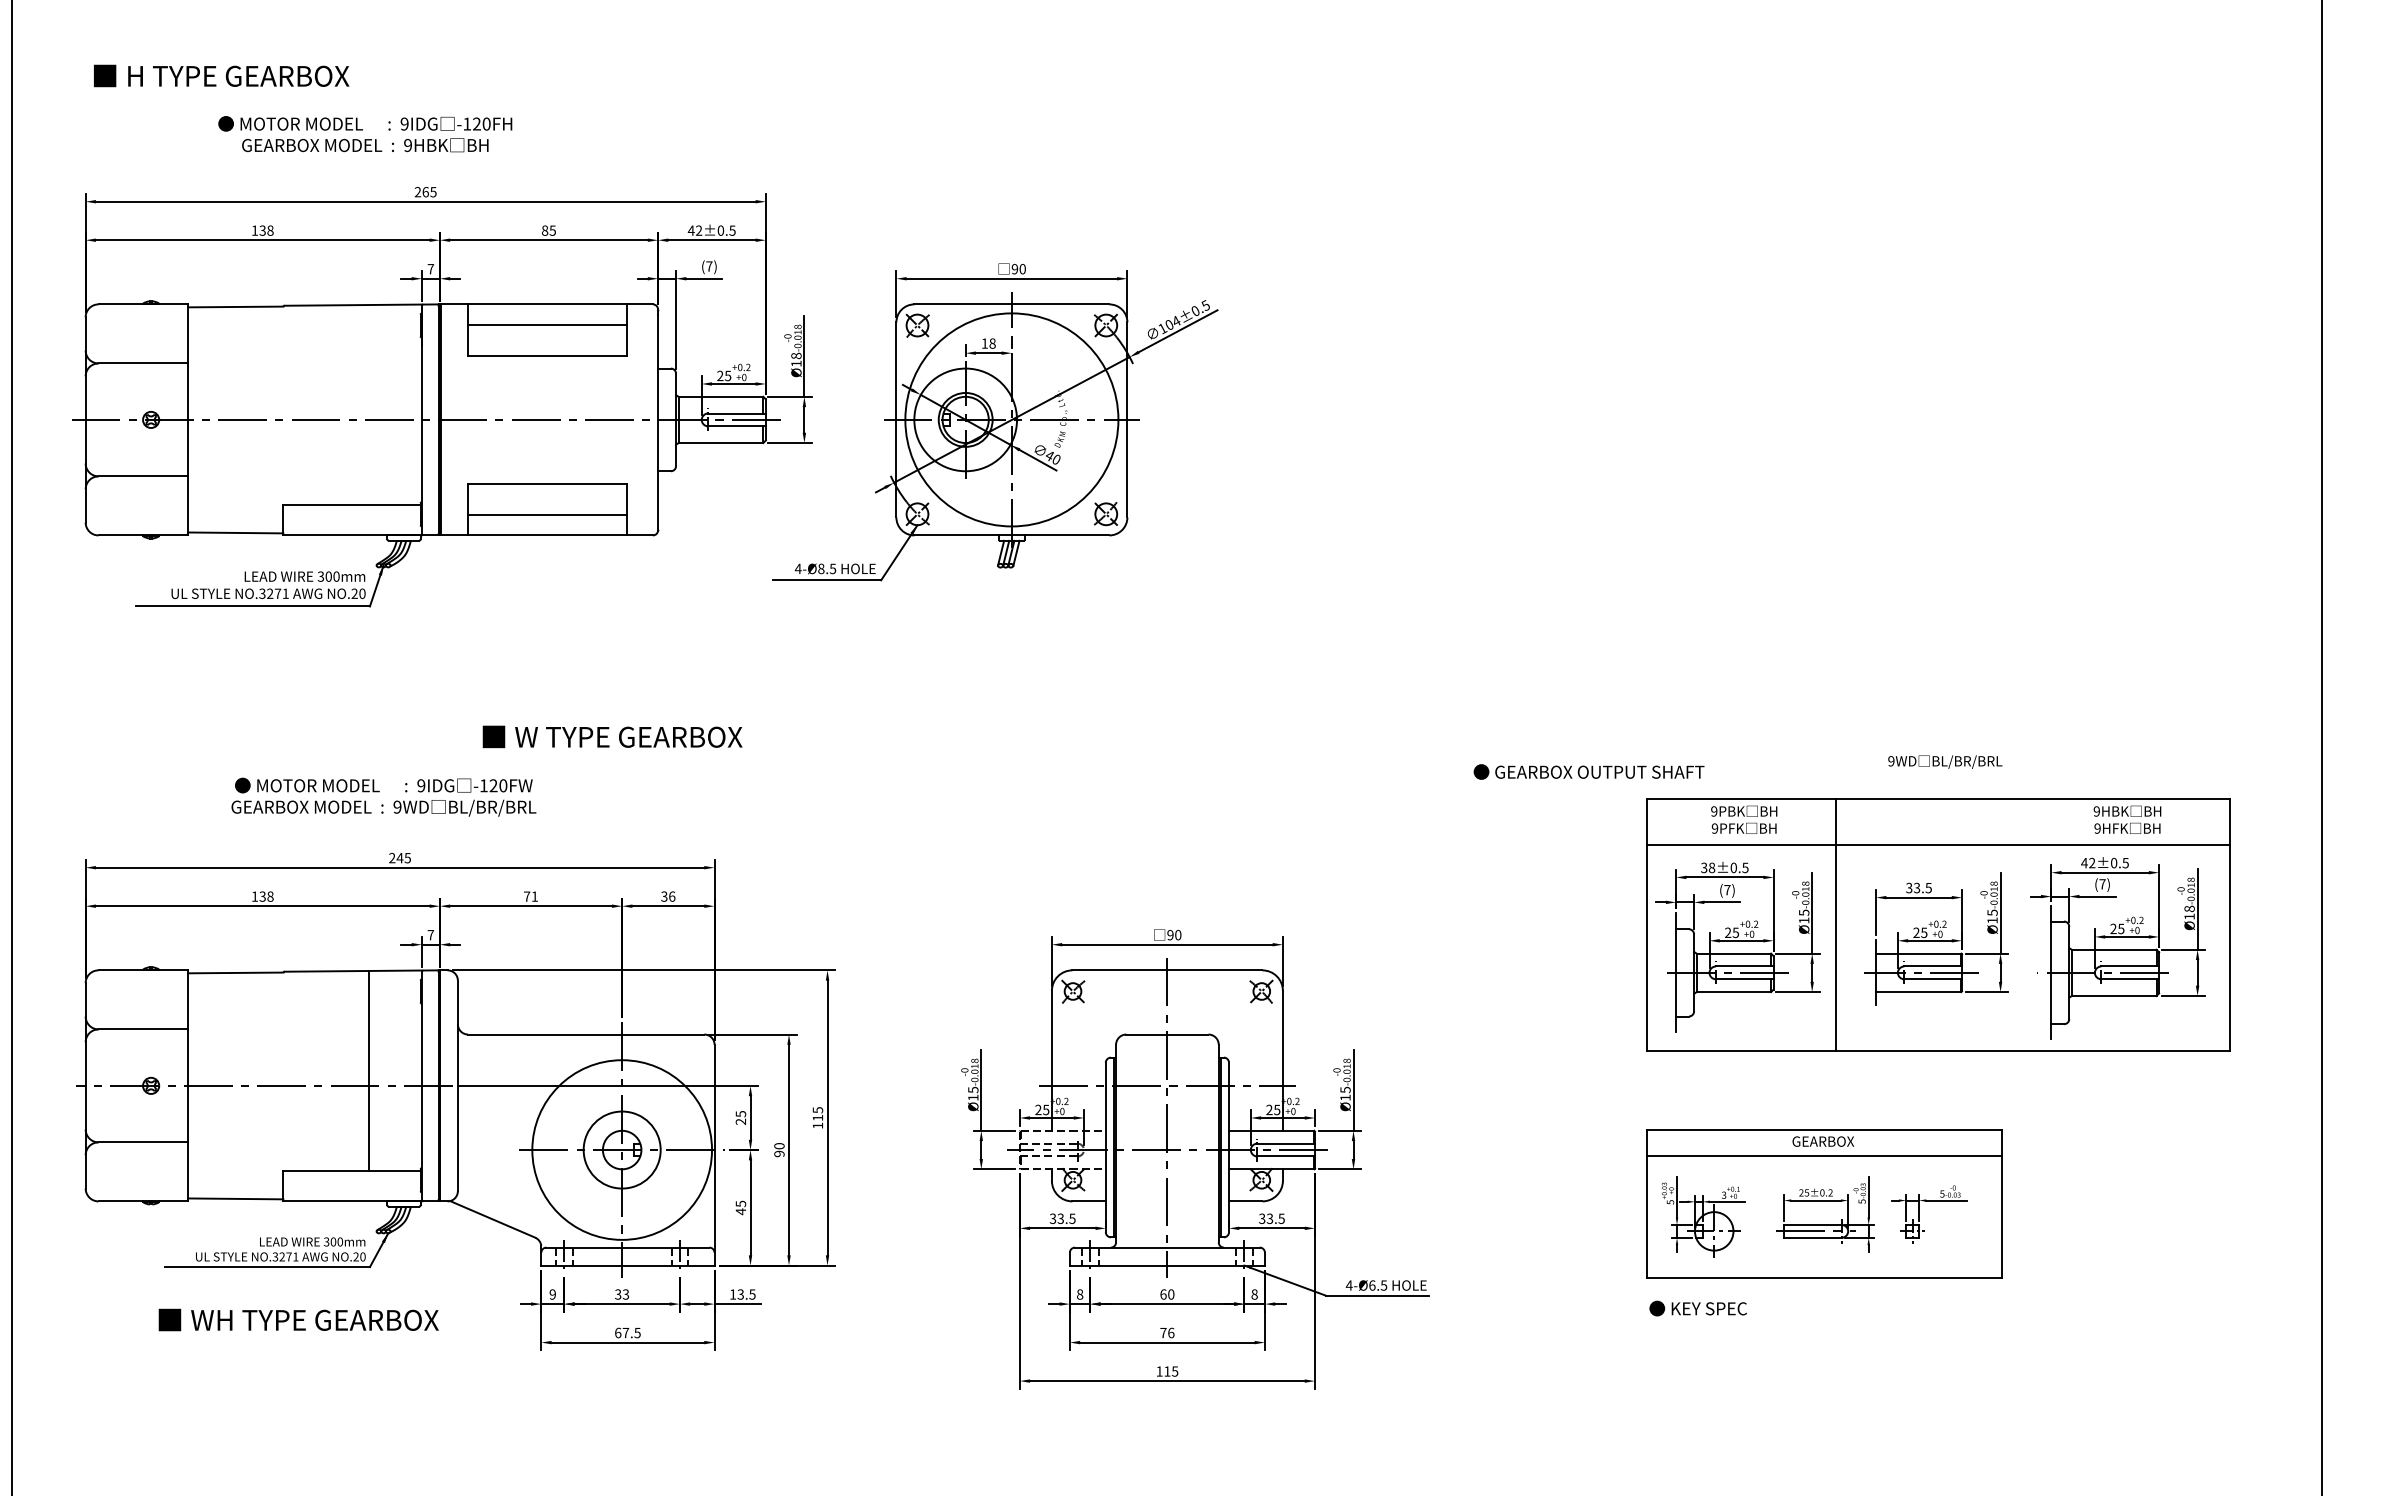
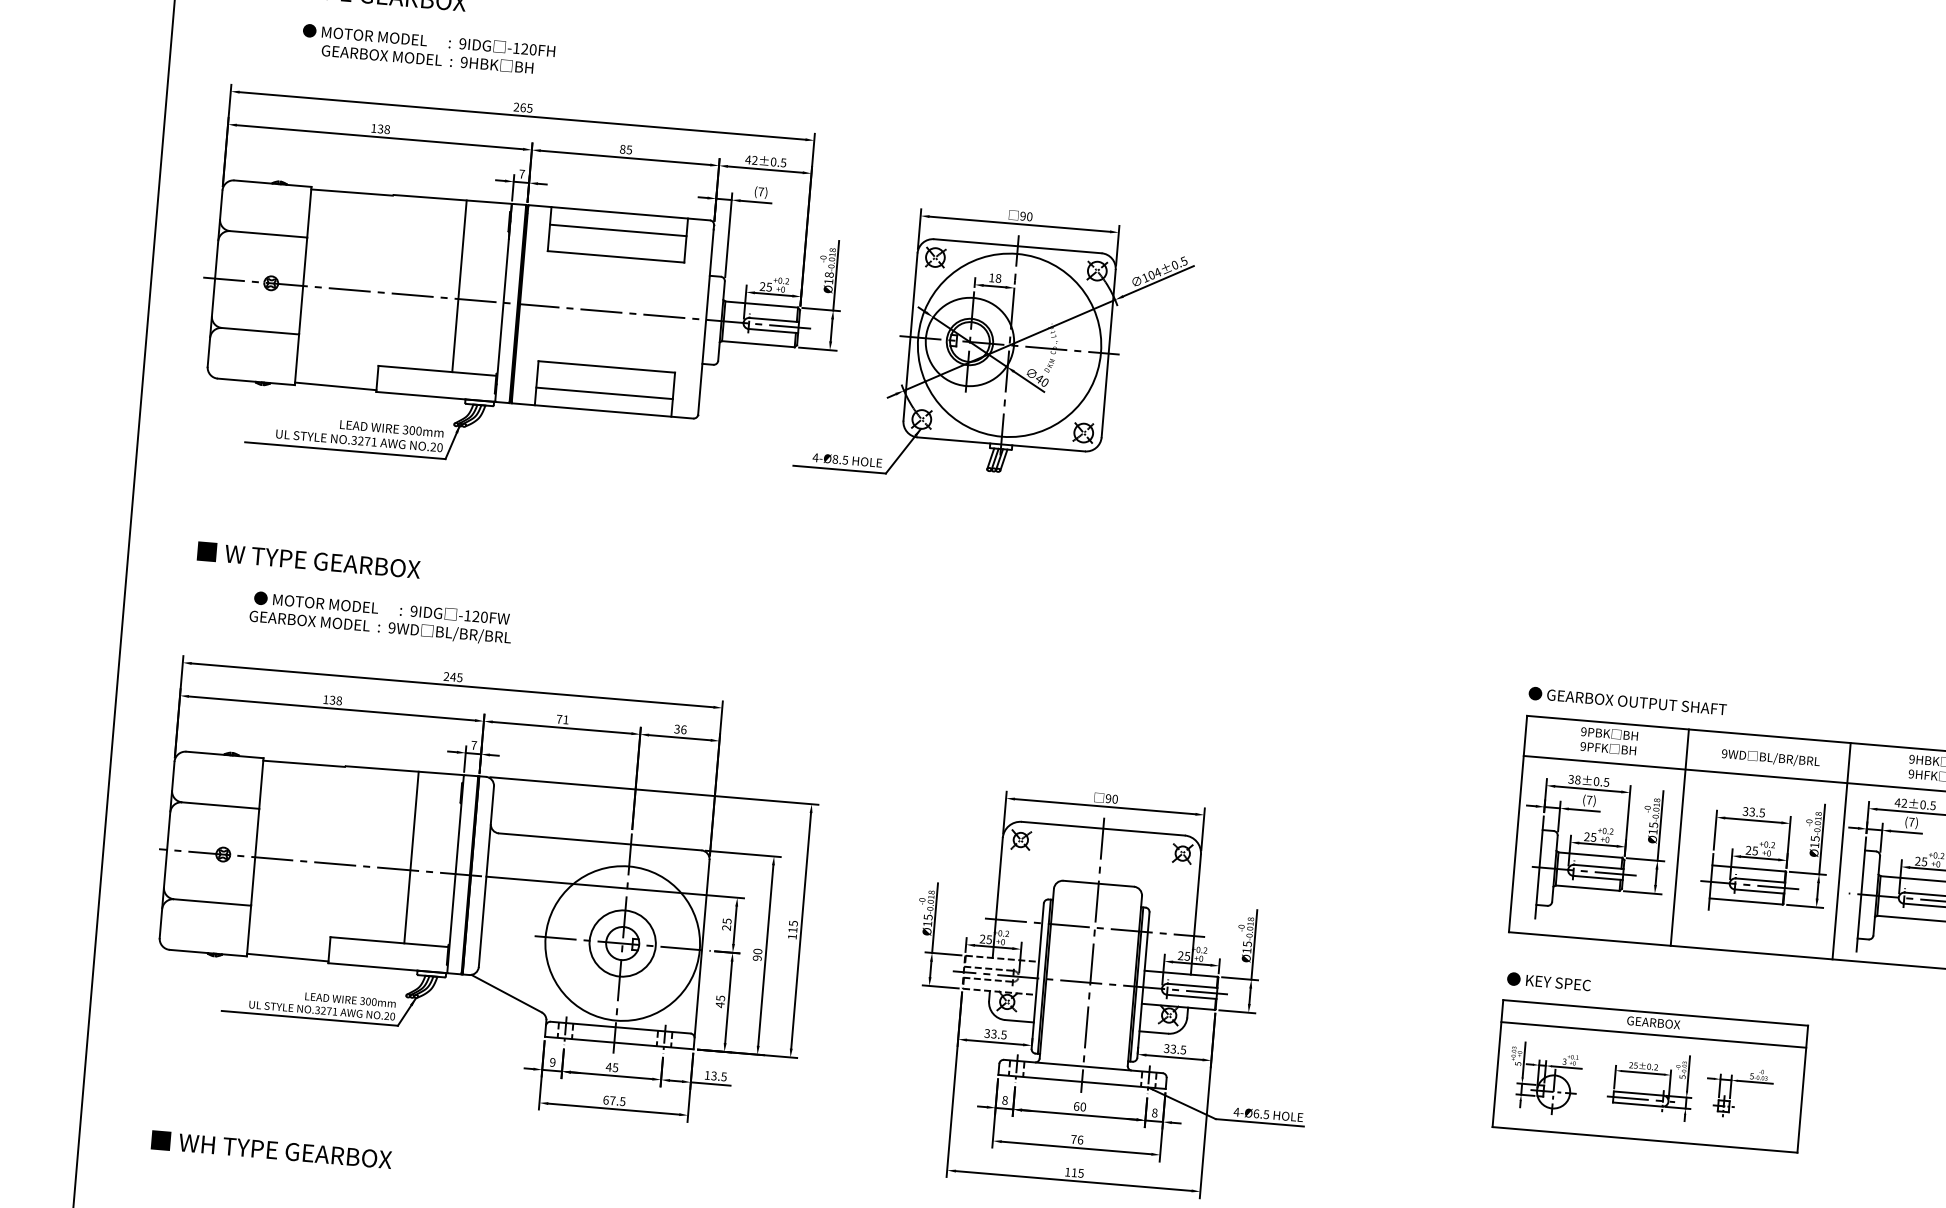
text: (365, 134) -> (428, 49), moved
line: (369, 405) -> (459, 286), added
text: (612, 736) -> (308, 559), moved
text: (1945, 761) -> (1771, 757), moved
text: (1588, 771) -> (1627, 700), moved
text: (383, 796) -> (380, 617), moved
line: (2024, 924) -> (1841, 851), added
text: (621, 1294) -> (611, 1067), 33 -> 45
text: (1697, 1308) -> (1548, 981), moved
text: (298, 1319) -> (271, 1149), moved

